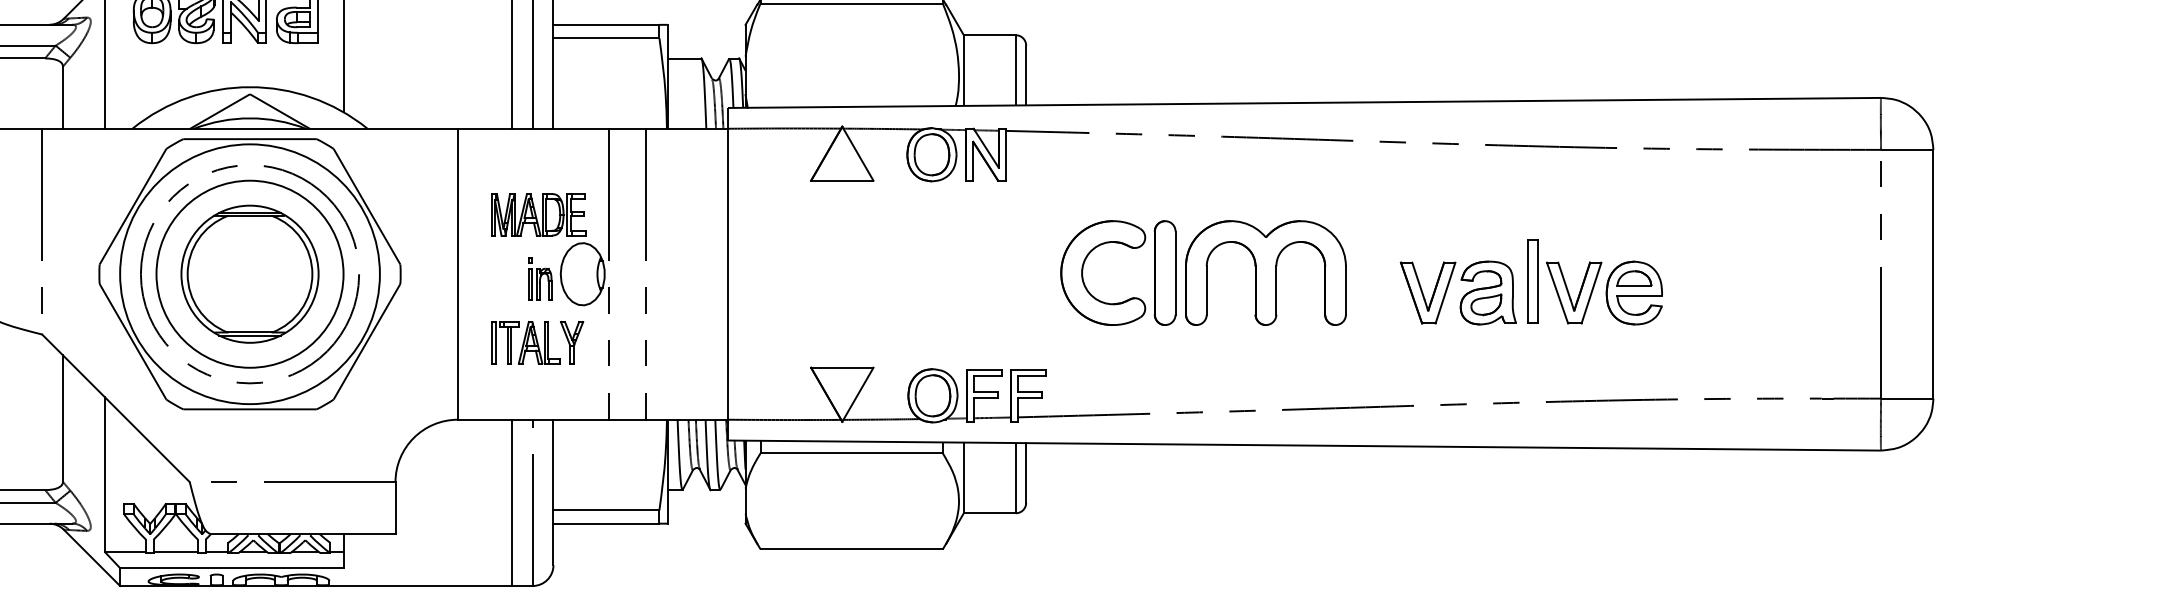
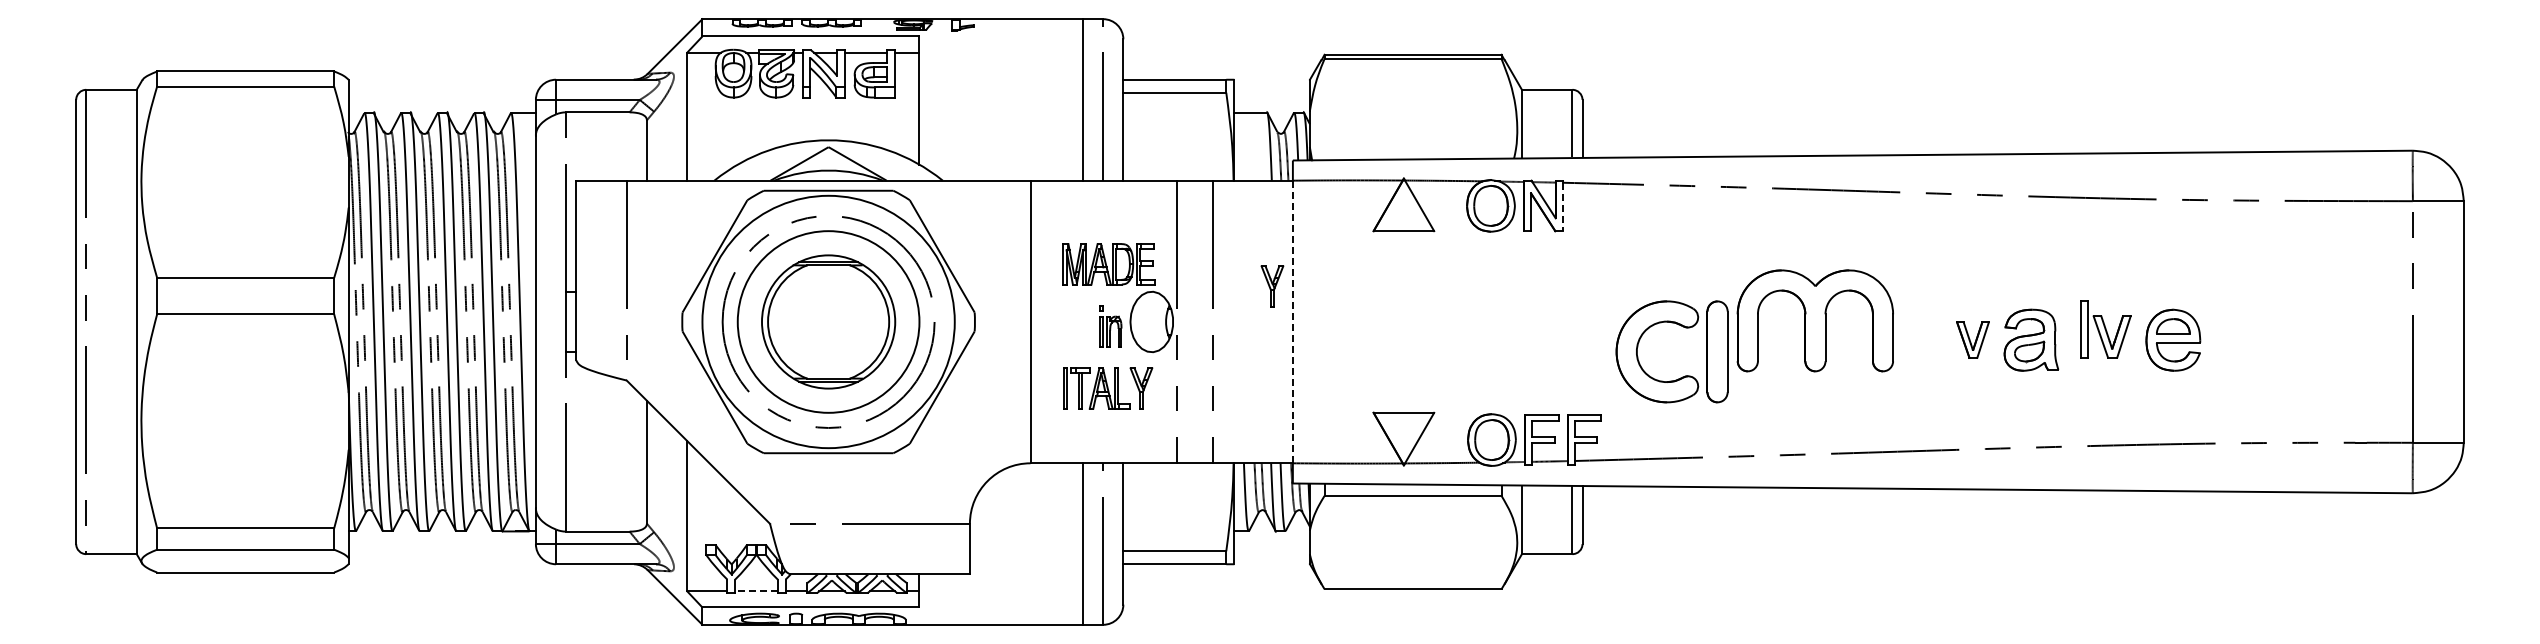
line: (1005, 156) -> (1562, 207), solid -> dashed
part: (707, 237) -> (1272, 286), added
part: (1130, 248) -> (1683, 327), moved
line: (727, 274) -> (1292, 322), solid -> dashed
part: (1564, 281) -> (2105, 329), size x0.7
part: (1427, 292) -> (1972, 339), size x0.6
line: (175, 551) -> (756, 591), solid -> dashed

